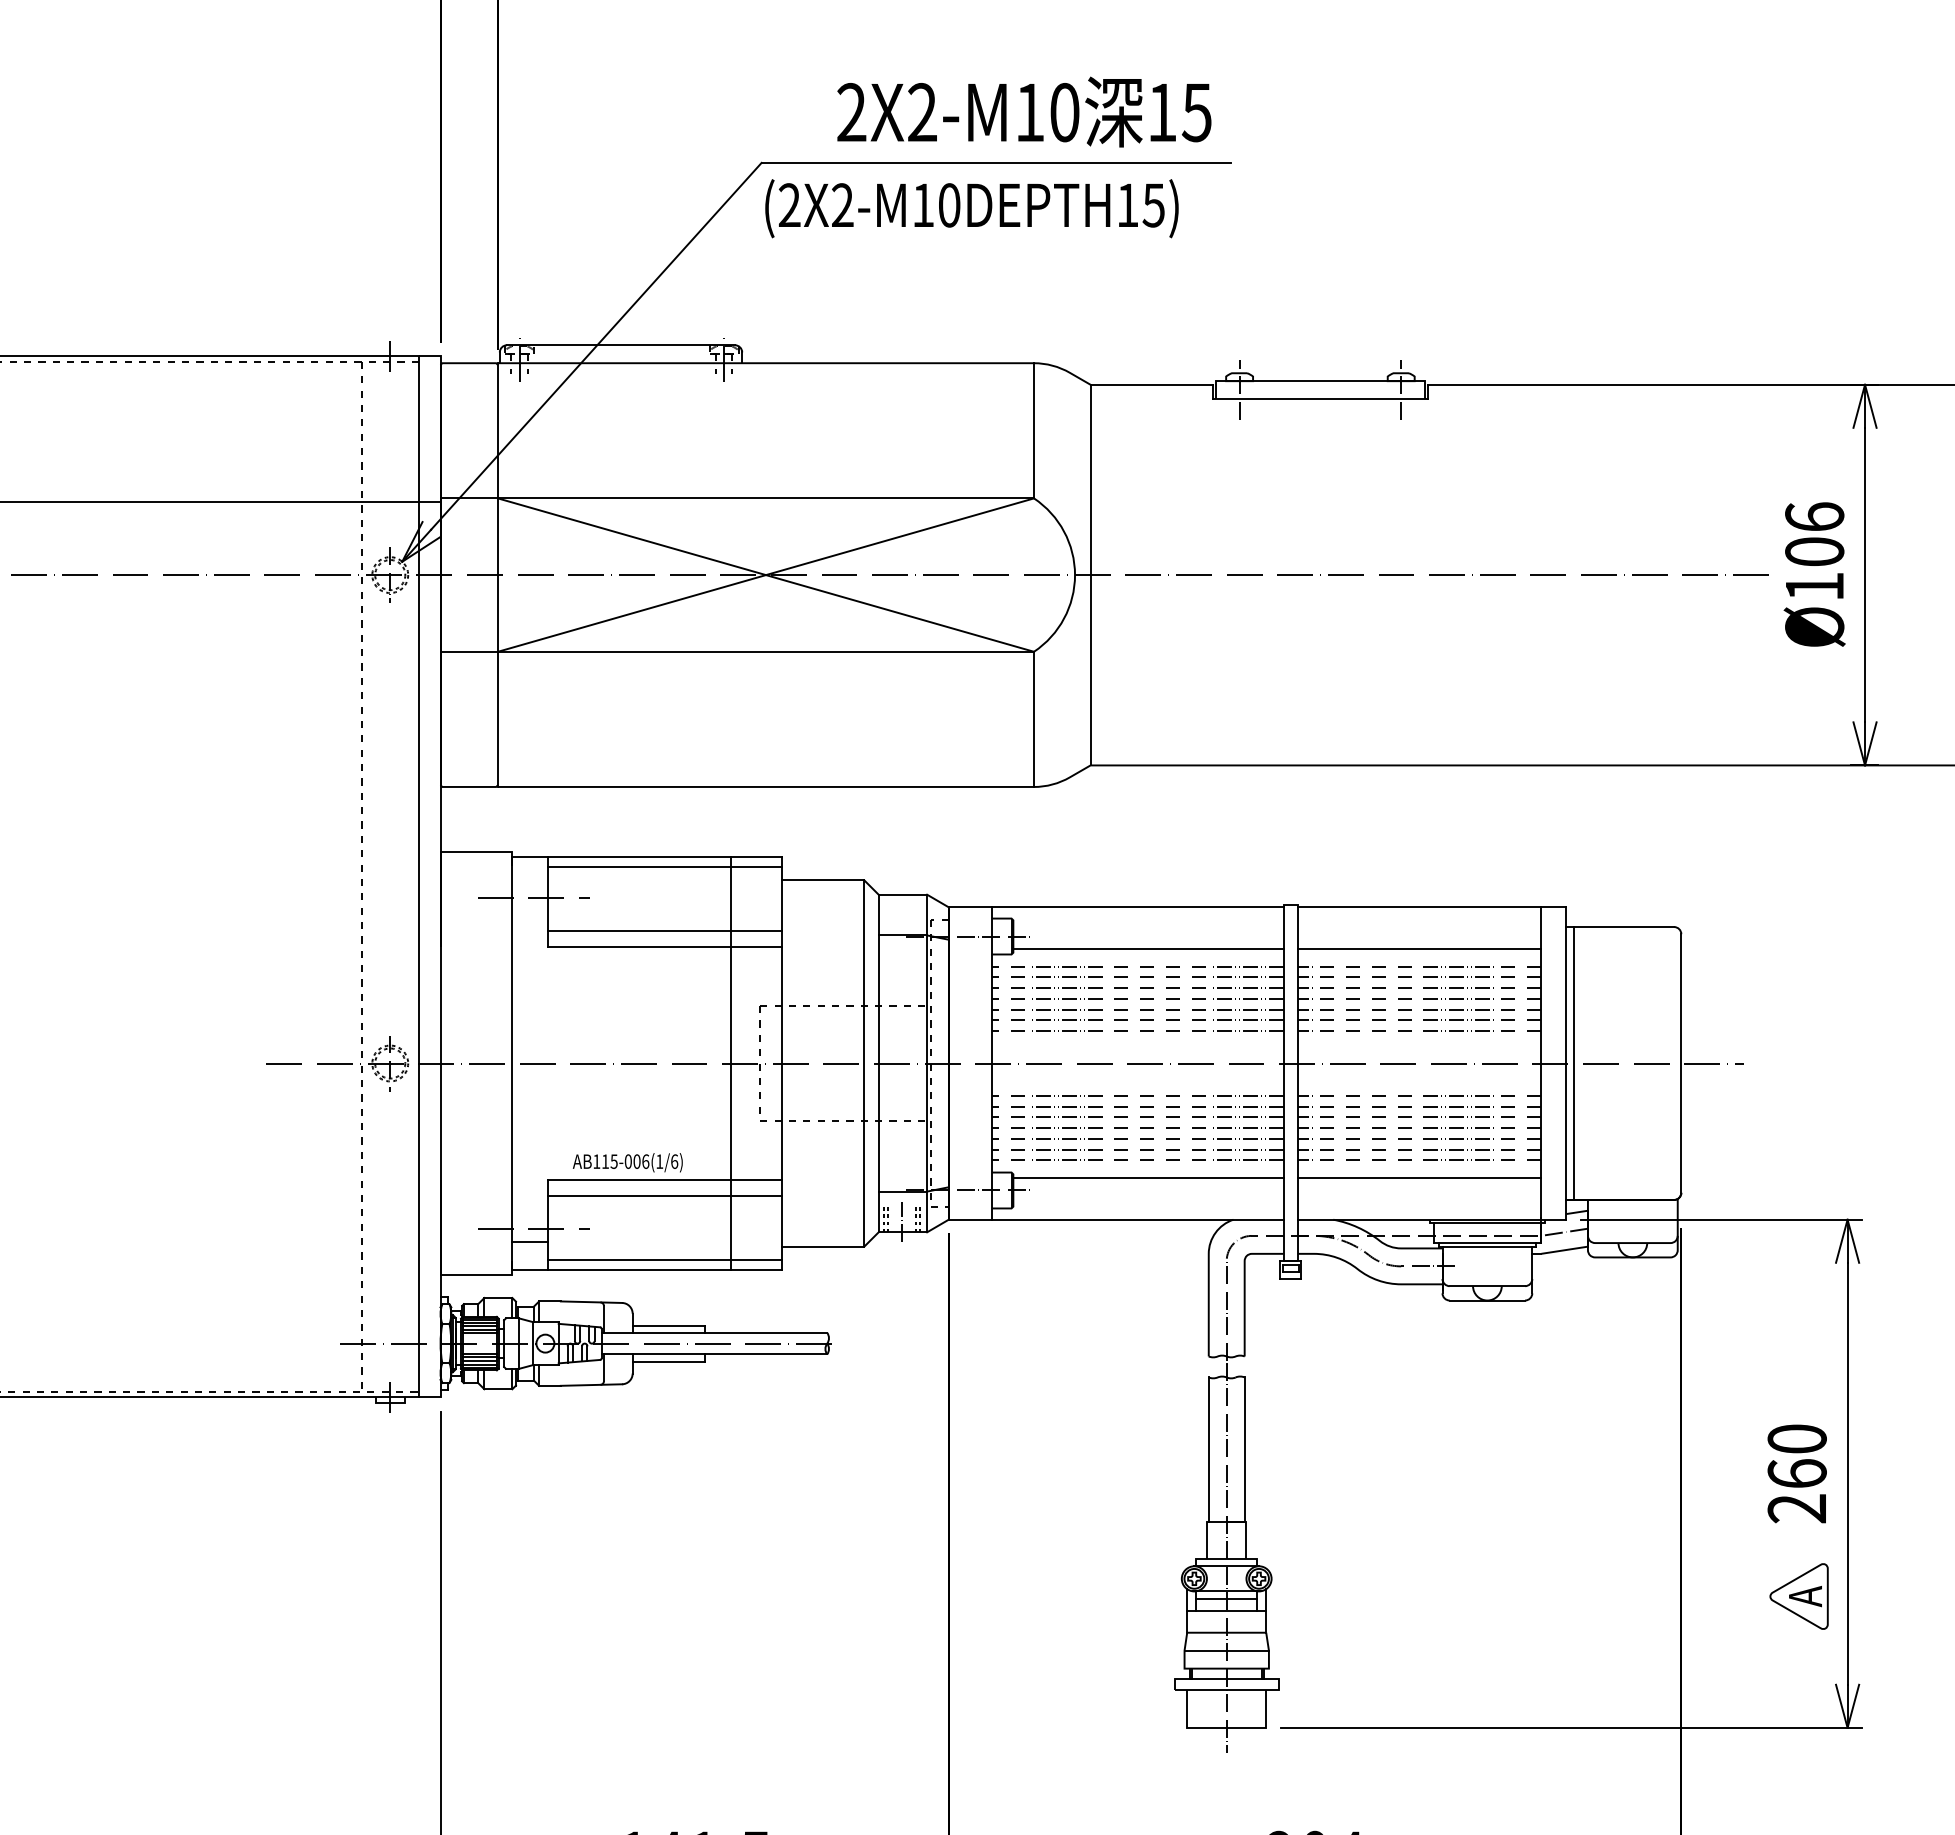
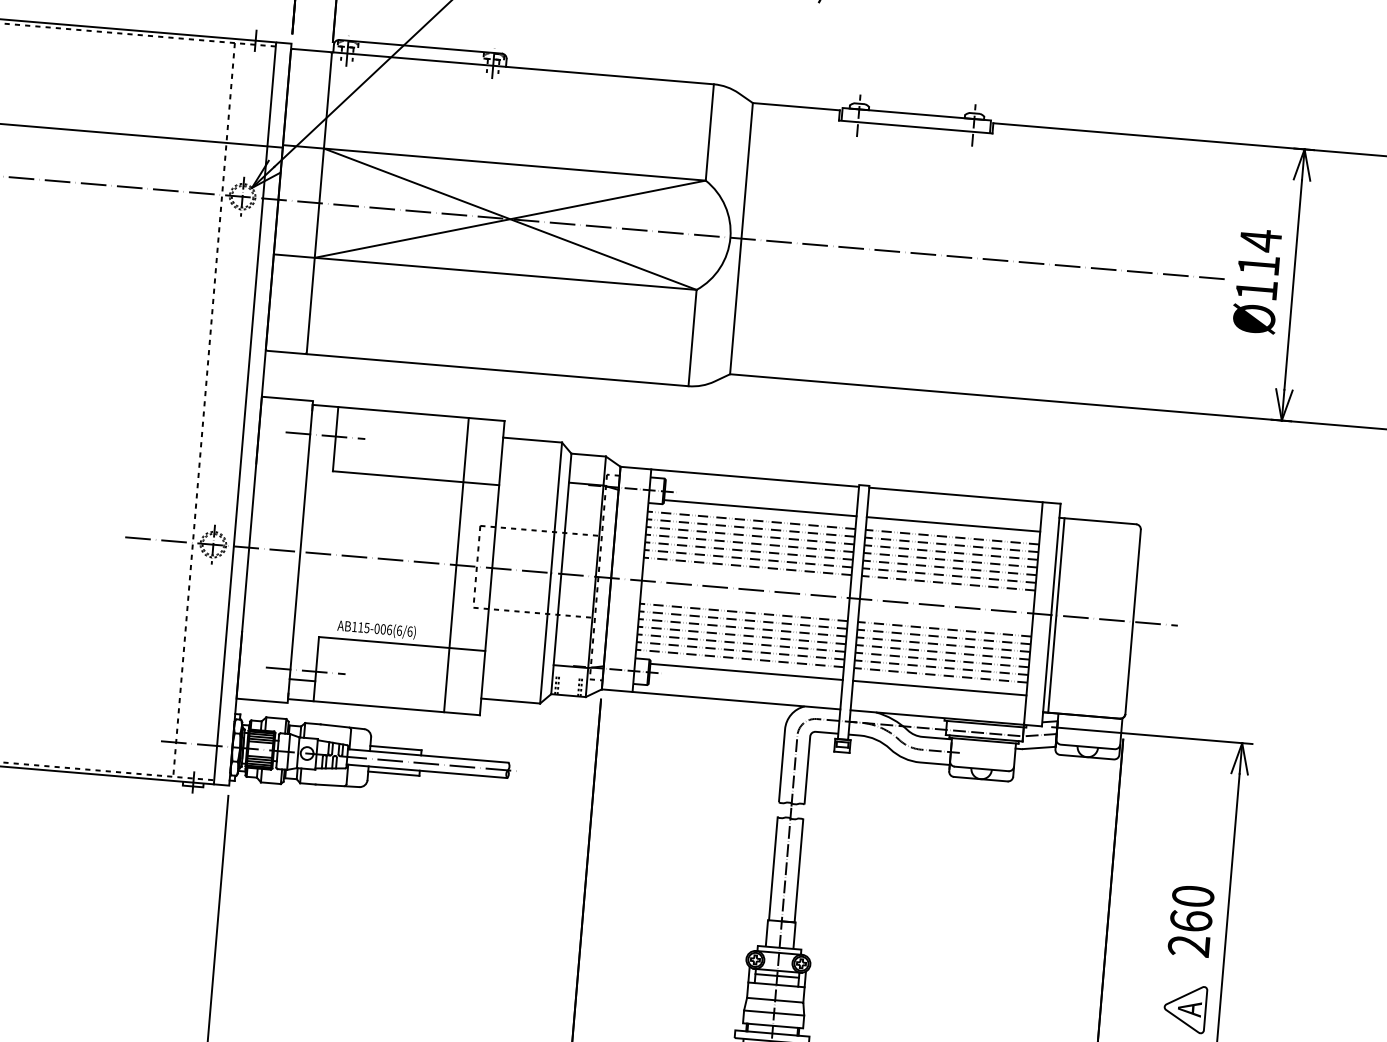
text: (1814, 533) -> (1259, 252), Ø106 -> Ø114
line: (664, 867) -> (420, 421), removed
line: (664, 930) -> (416, 466), removed
text: (659, 1161) -> (399, 630), AB115-006(1/6) -> AB115-006(6/6)
line: (664, 1196) -> (400, 655), removed
line: (902, 1222) -> (568, 688), removed
line: (664, 1259) -> (397, 700), removed

